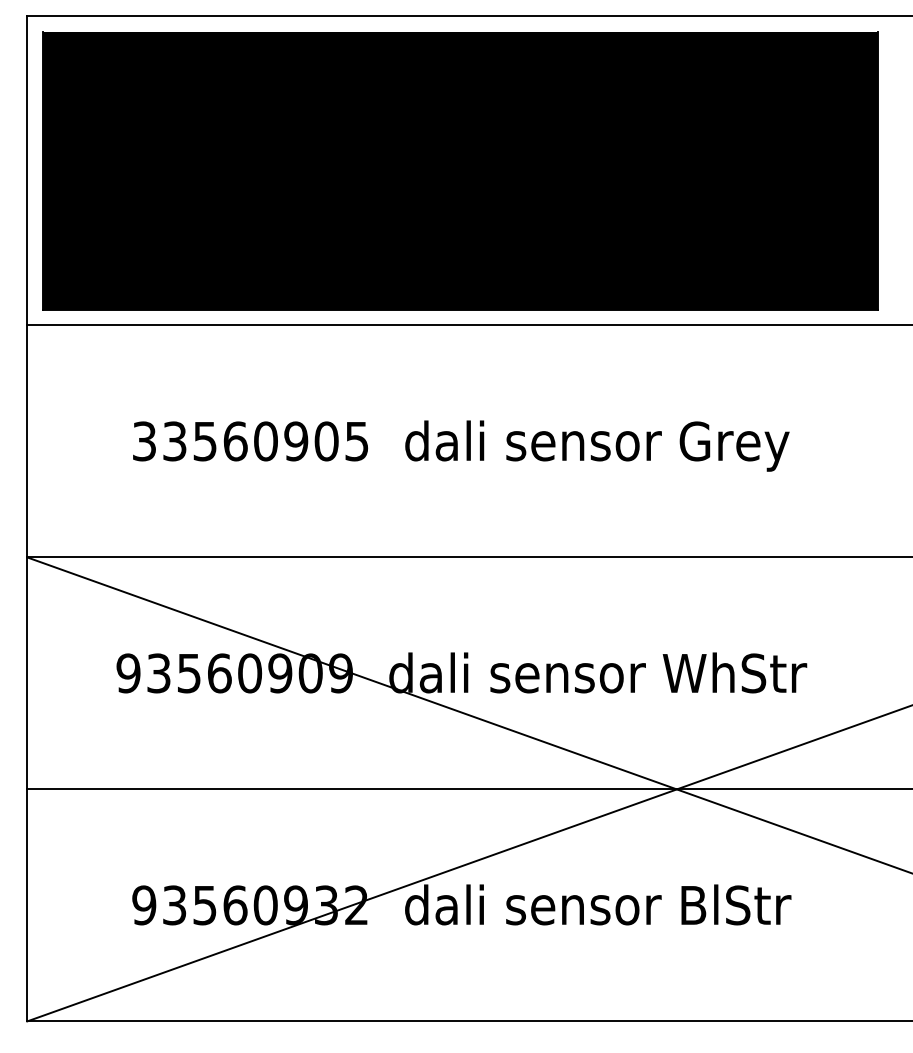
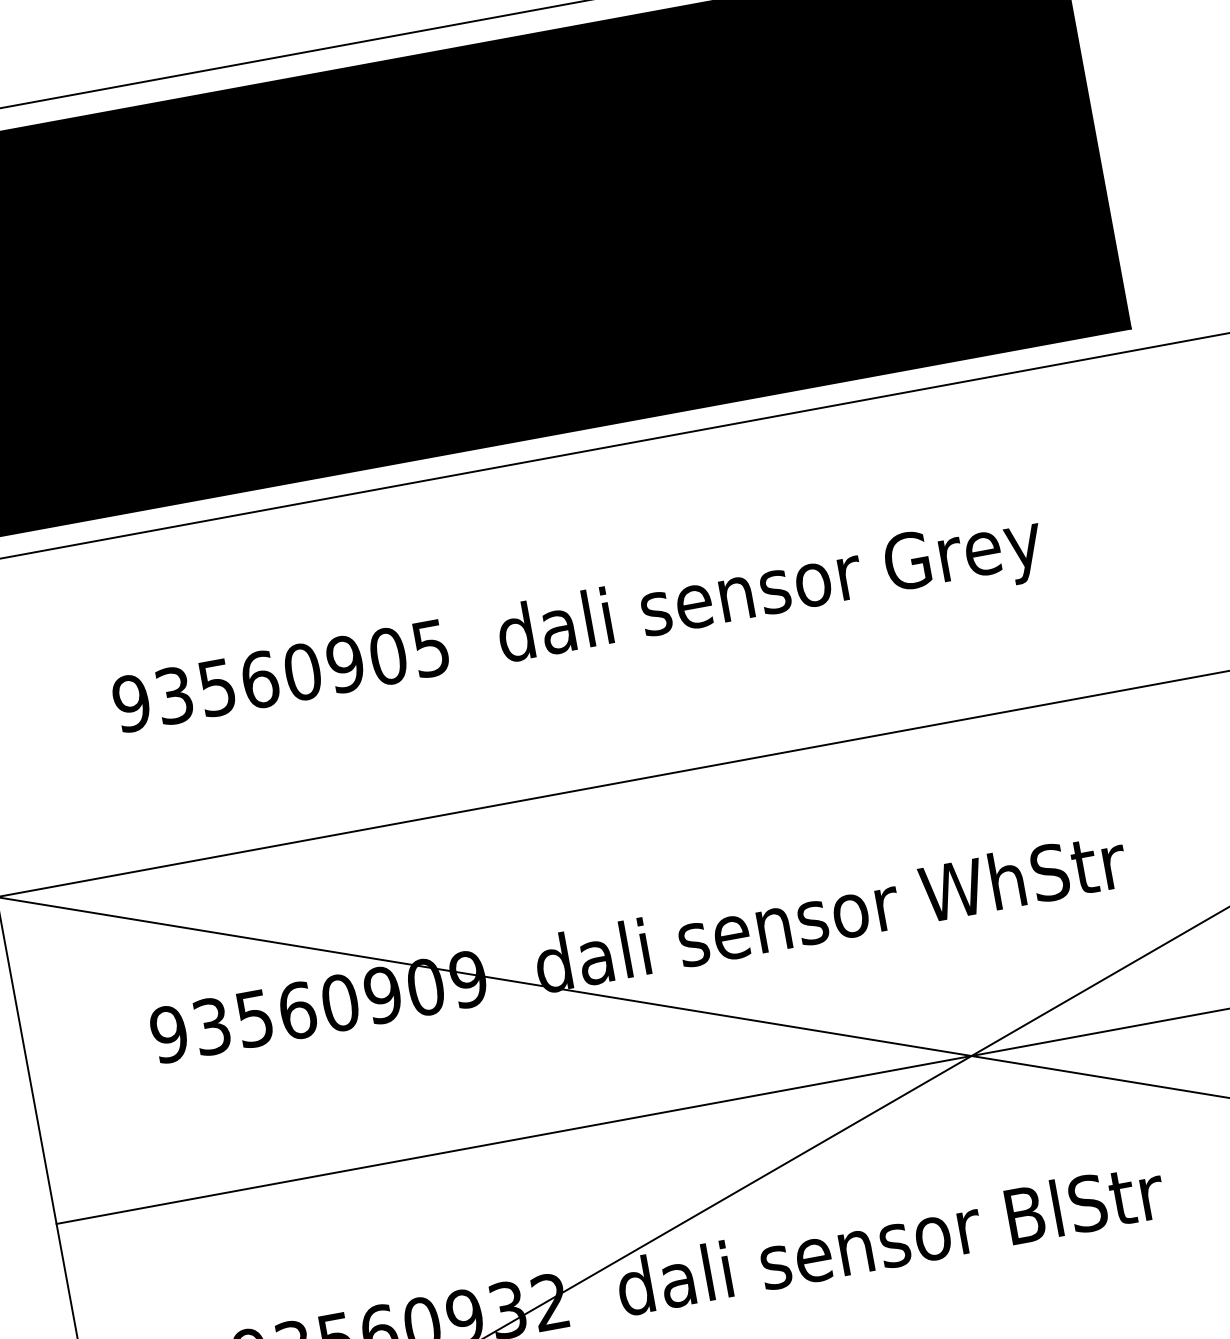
text: (144, 441) -> (131, 703), 33560905 -> 93560905

